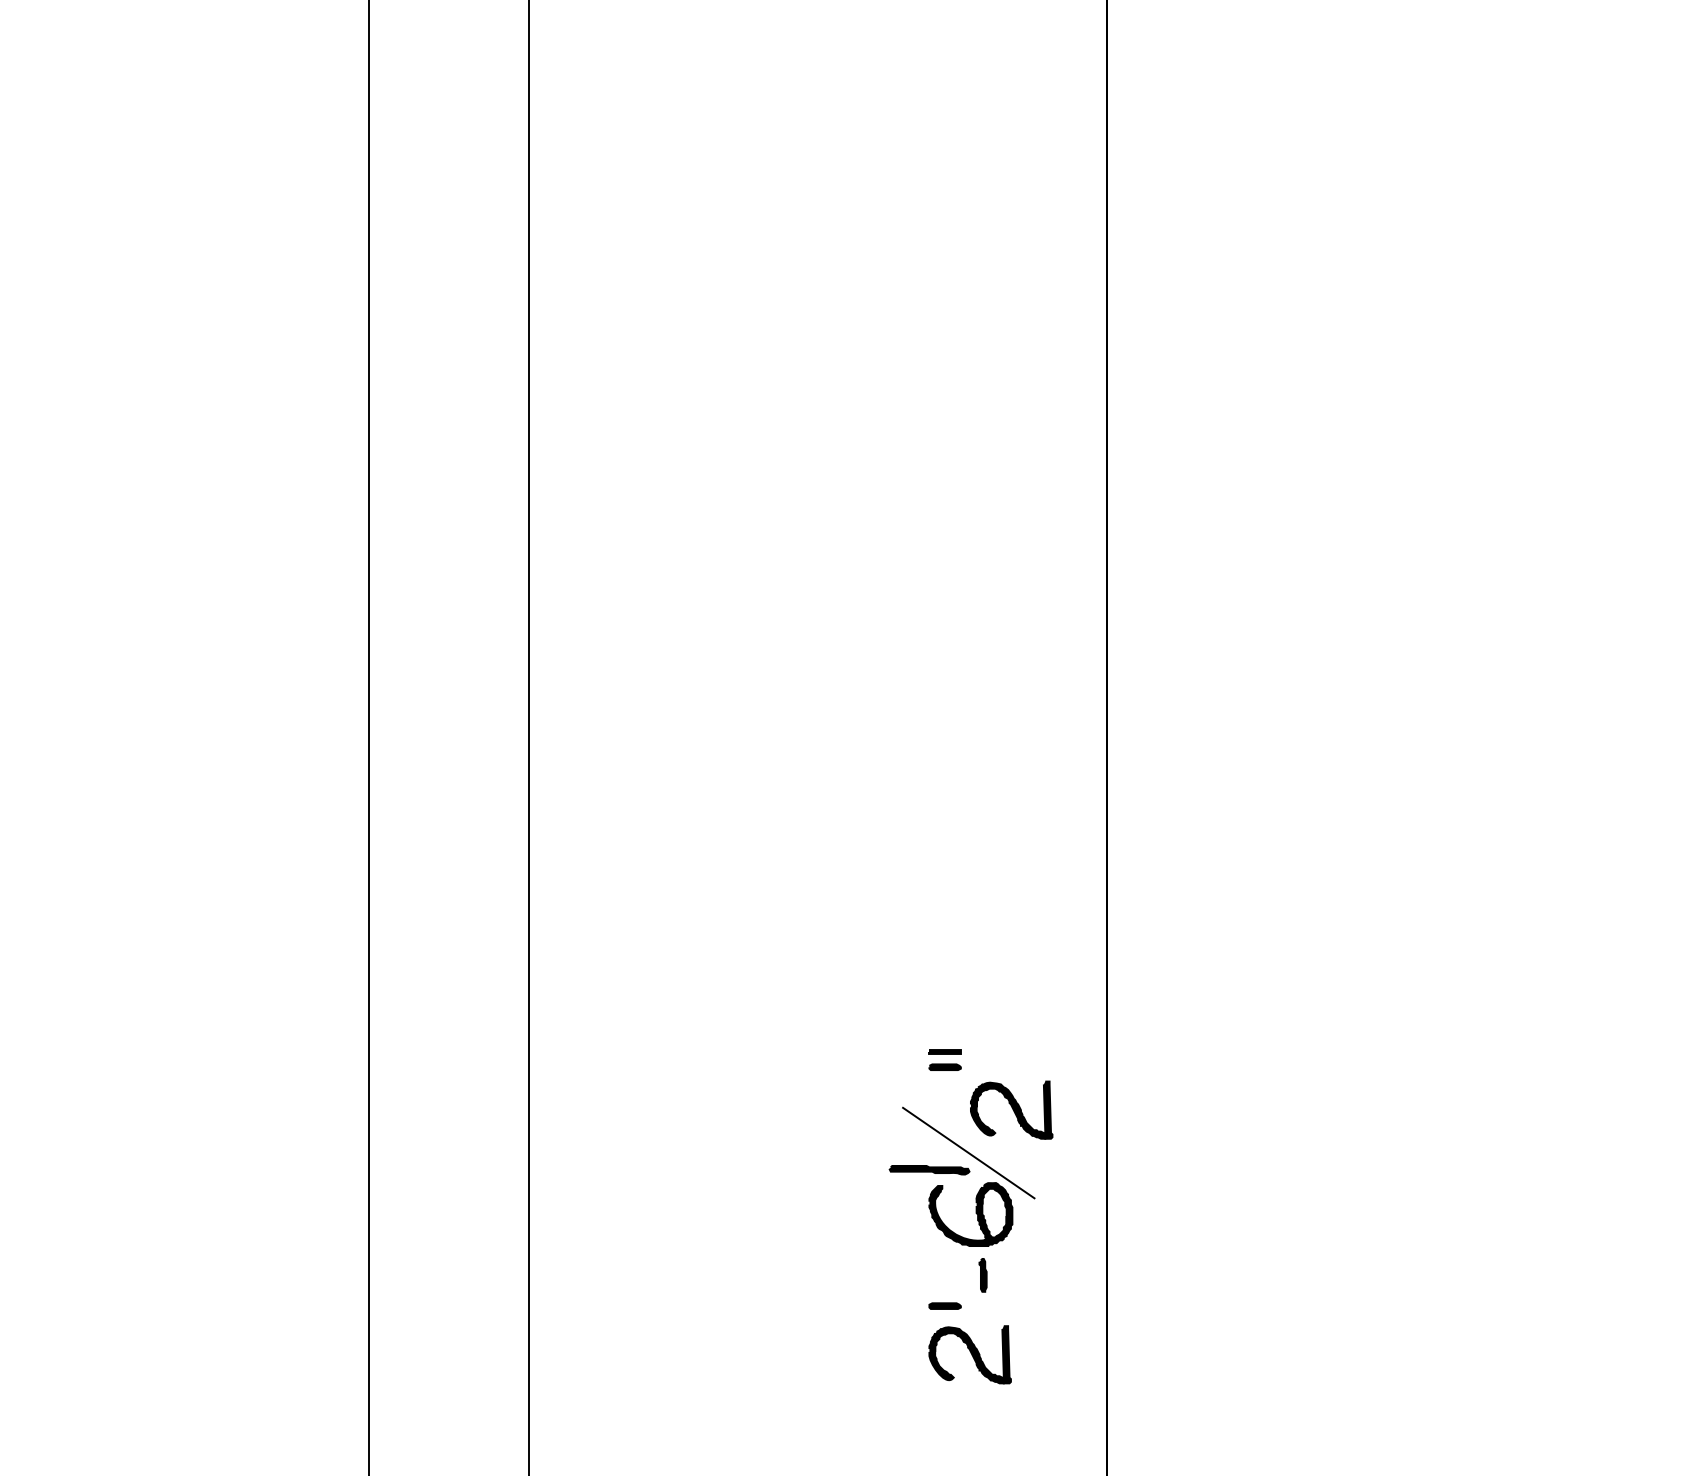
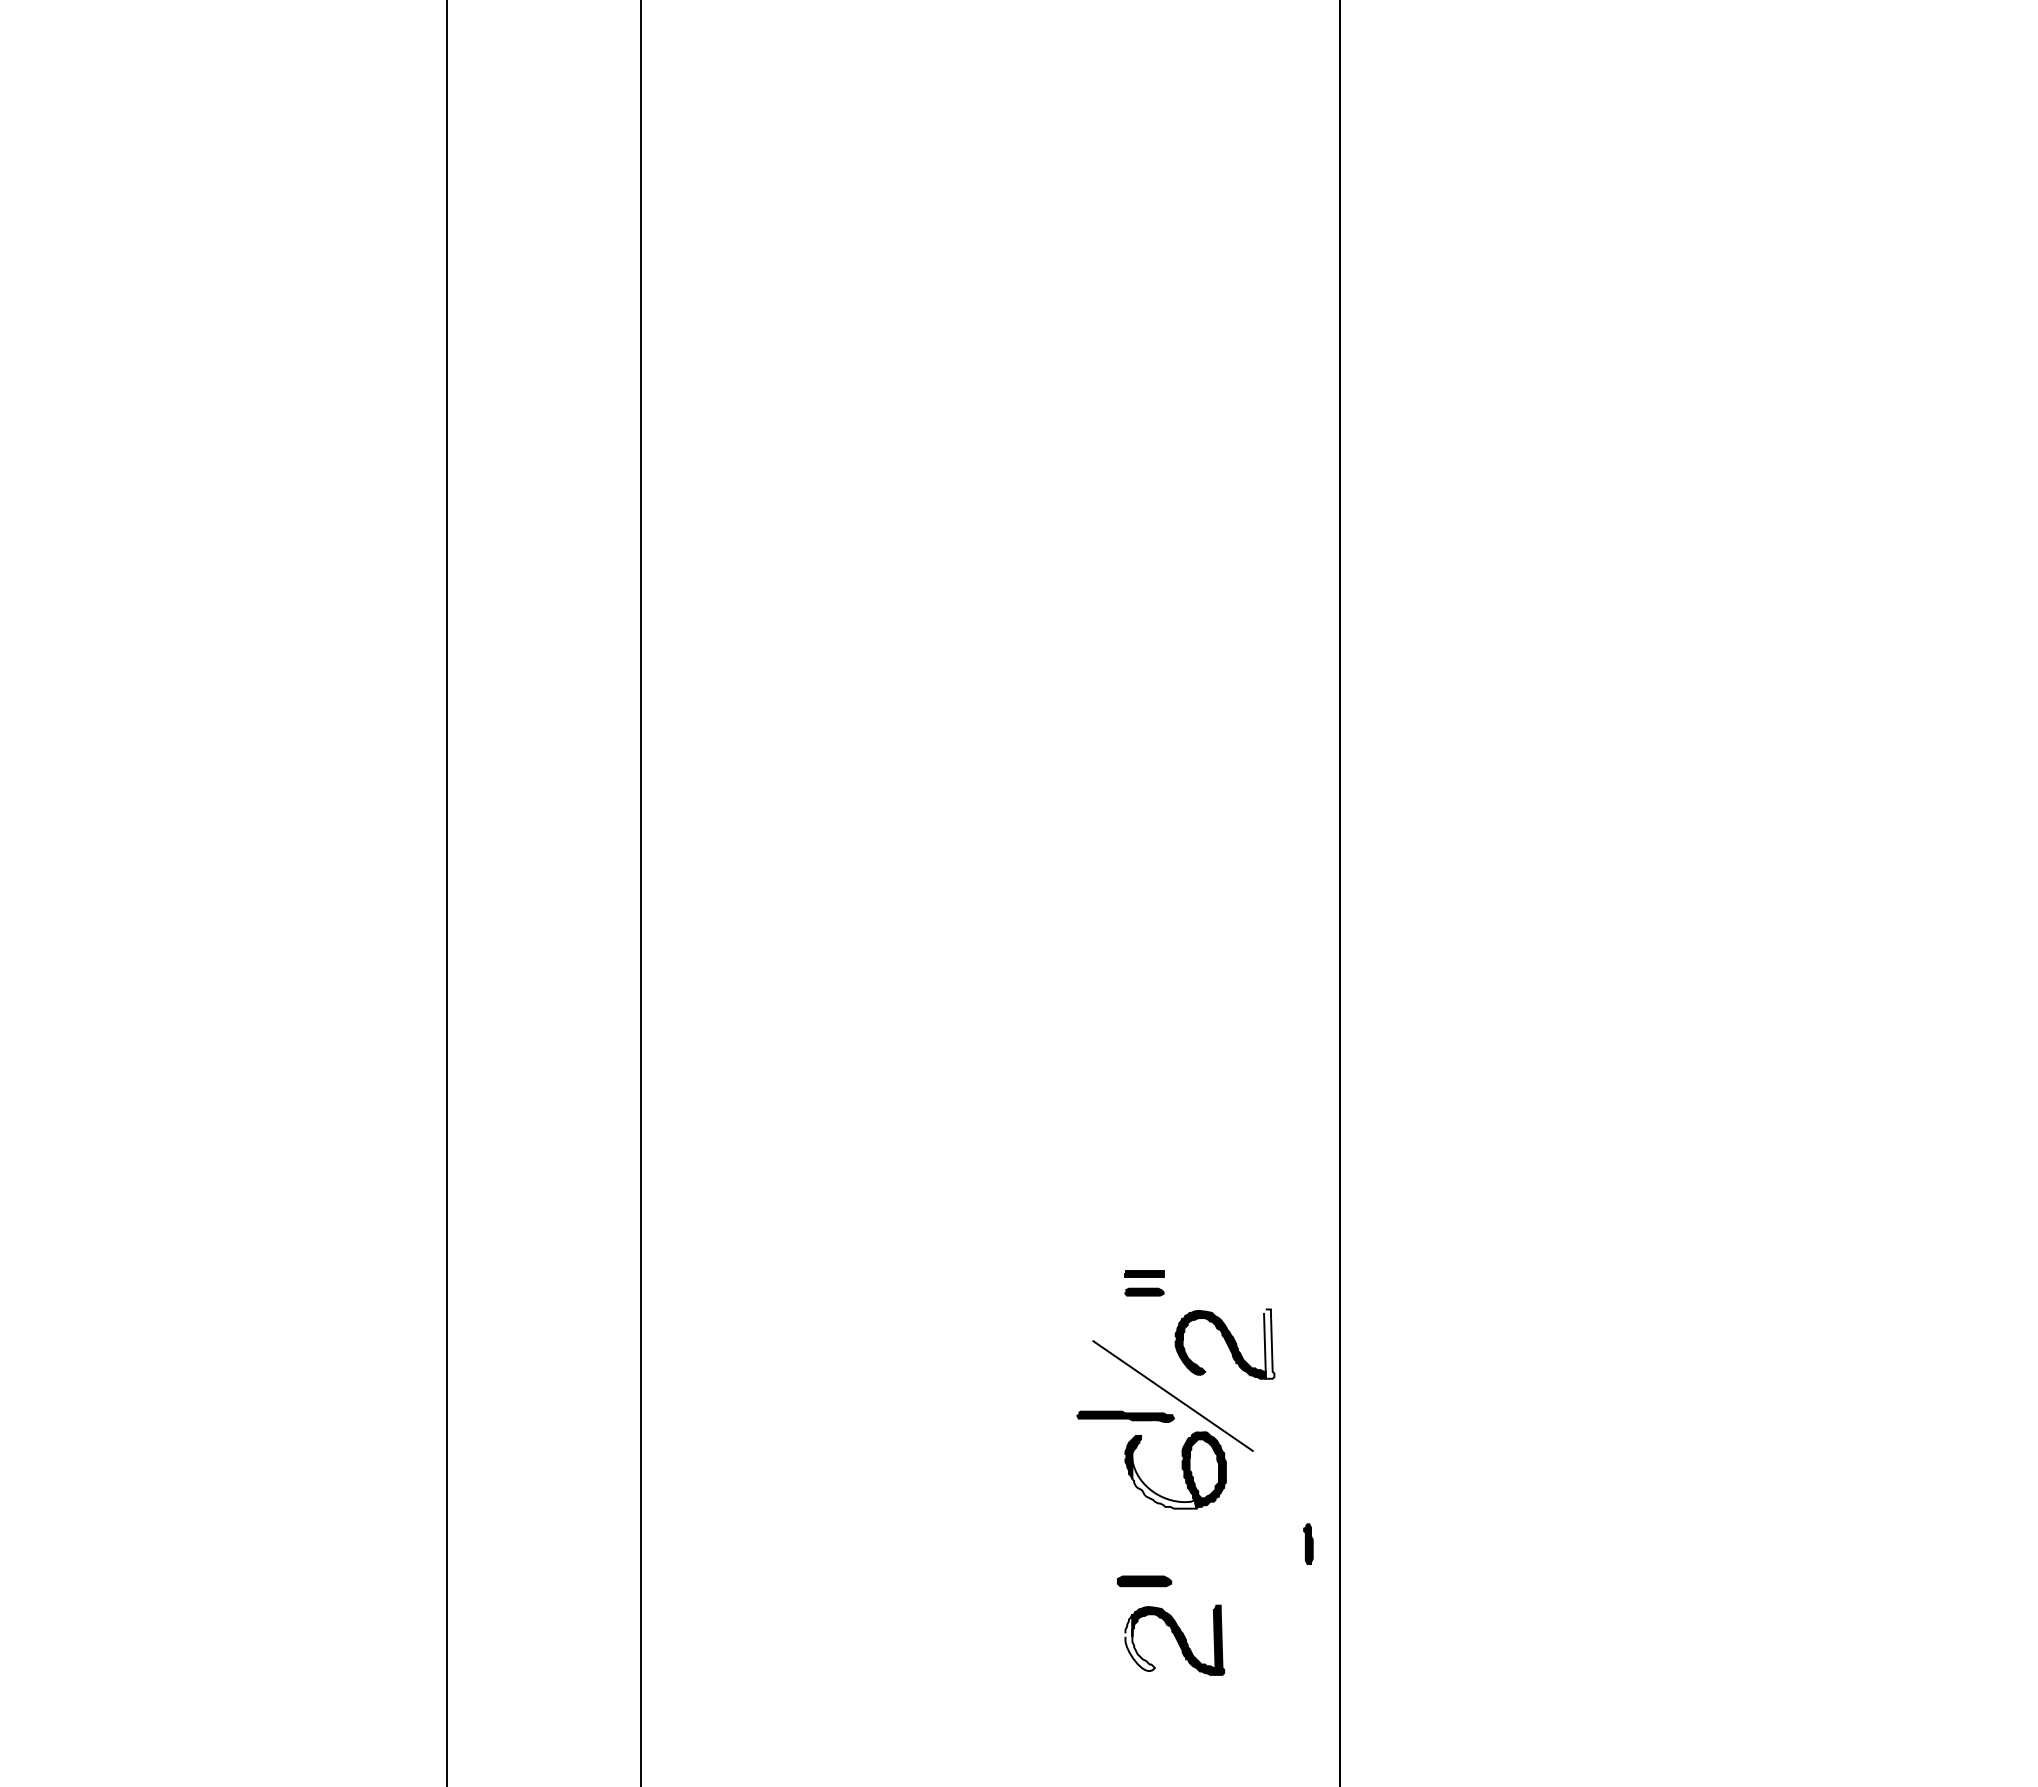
fill: (1048, 1109) -> (1269, 1343), removed
fill: (961, 1225) -> (1164, 1483), removed
part: (983, 1274) -> (1308, 1543), moved
part: (945, 1306) -> (1144, 1581), size x1.4
fill: (941, 1356) -> (1139, 1642), removed

